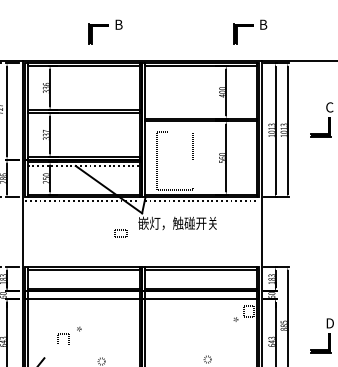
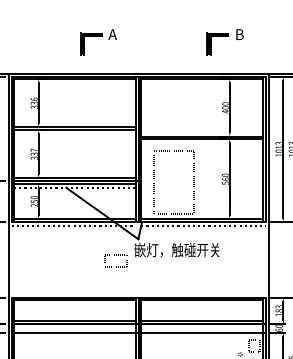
text: (118, 24) -> (112, 34), B -> A
part: (250, 31) -> (225, 41), moved
part: (120, 233) -> (114, 261), size x1.67

